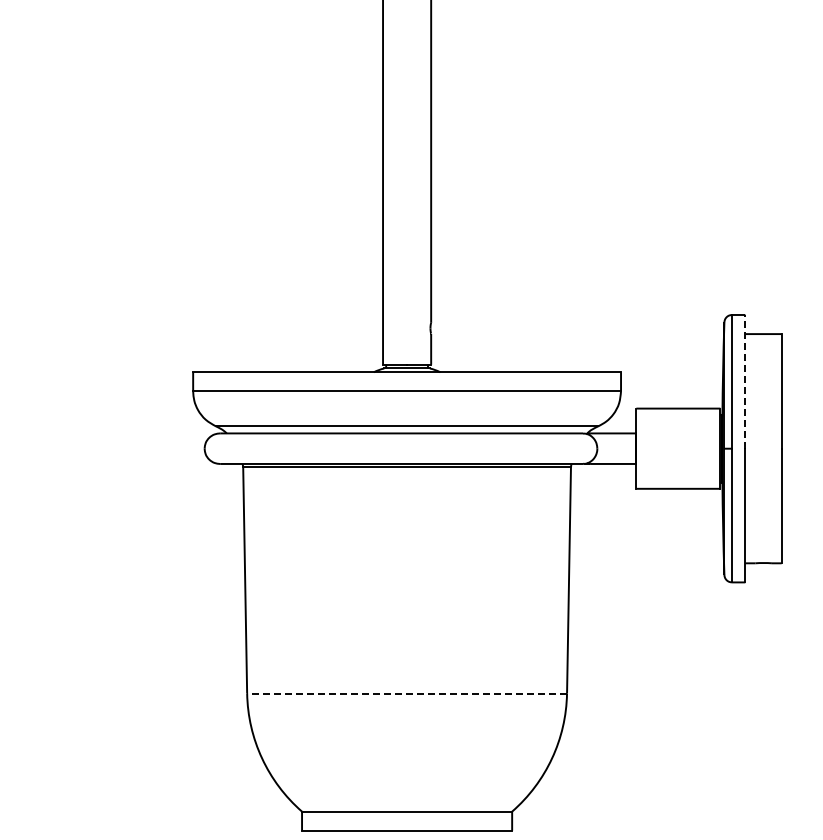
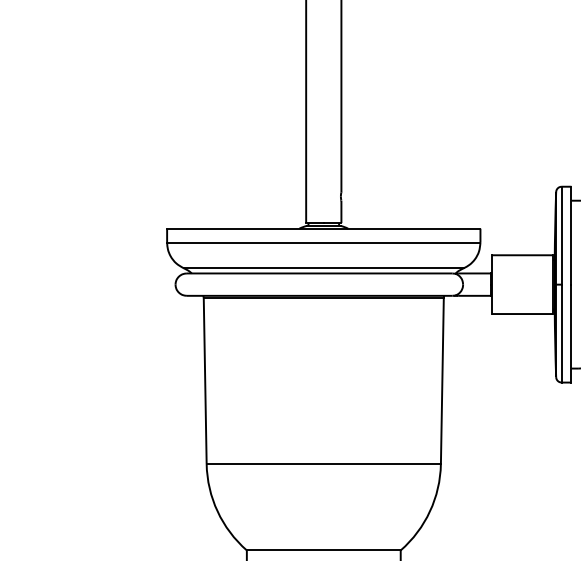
line: (745, 381) -> (571, 235), dashed -> solid
line: (407, 693) -> (324, 463), dashed -> solid

